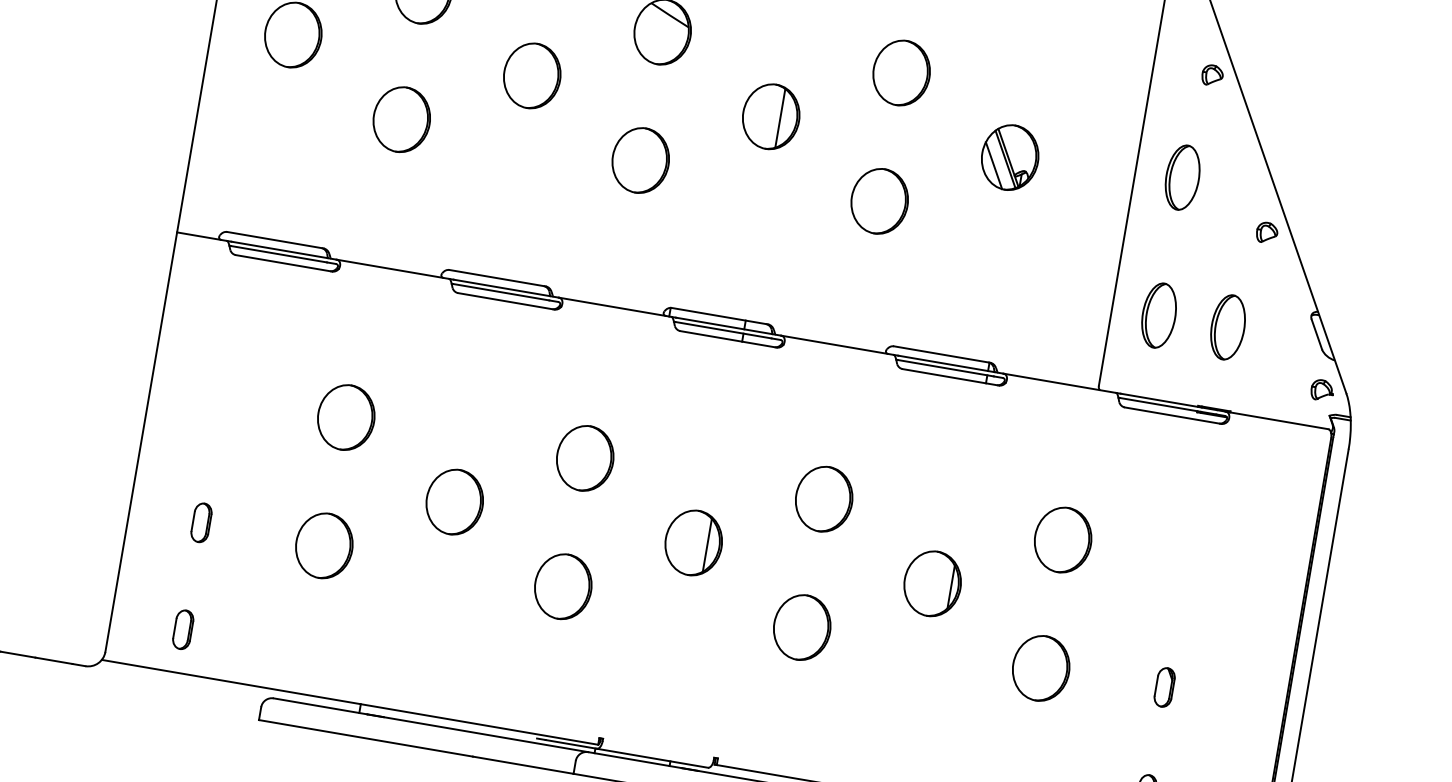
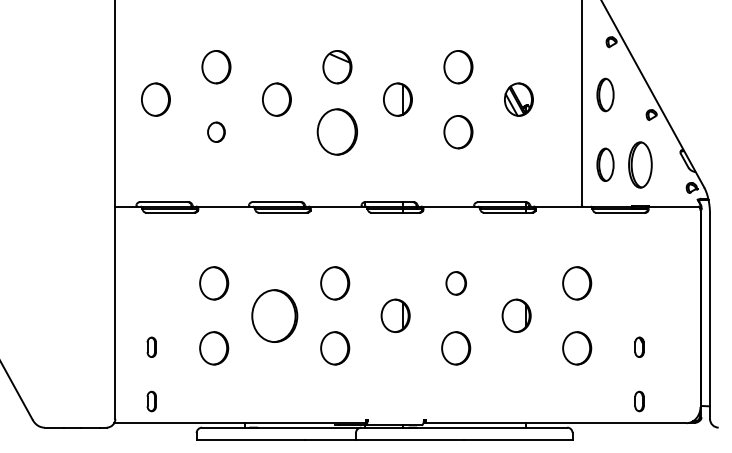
part: (401, 120) -> (216, 132), size x0.6
part: (640, 161) -> (337, 132), size x1.4
part: (1228, 326) -> (640, 164), size x1.4
part: (824, 499) -> (456, 283), size x0.7
part: (454, 501) -> (274, 315), size x1.6

